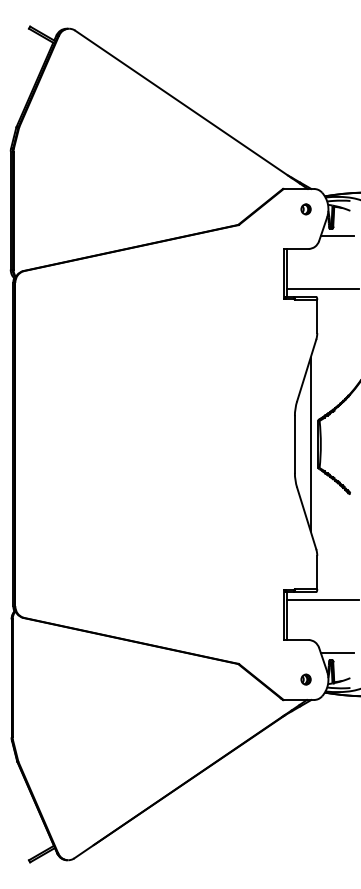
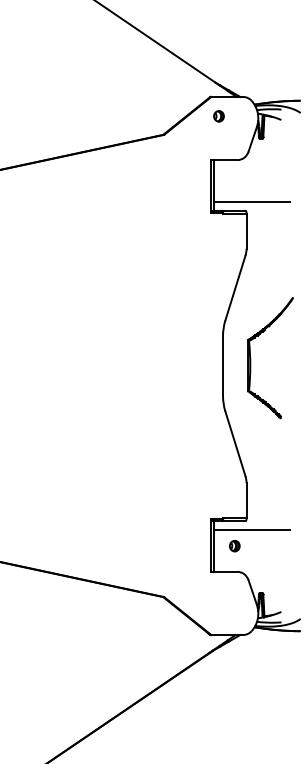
part: (305, 209) -> (218, 116), moved
line: (336, 235) -> (266, 145), removed
line: (310, 444) -> (239, 365), removed
line: (336, 653) -> (266, 586), removed
part: (305, 679) -> (234, 546), moved

